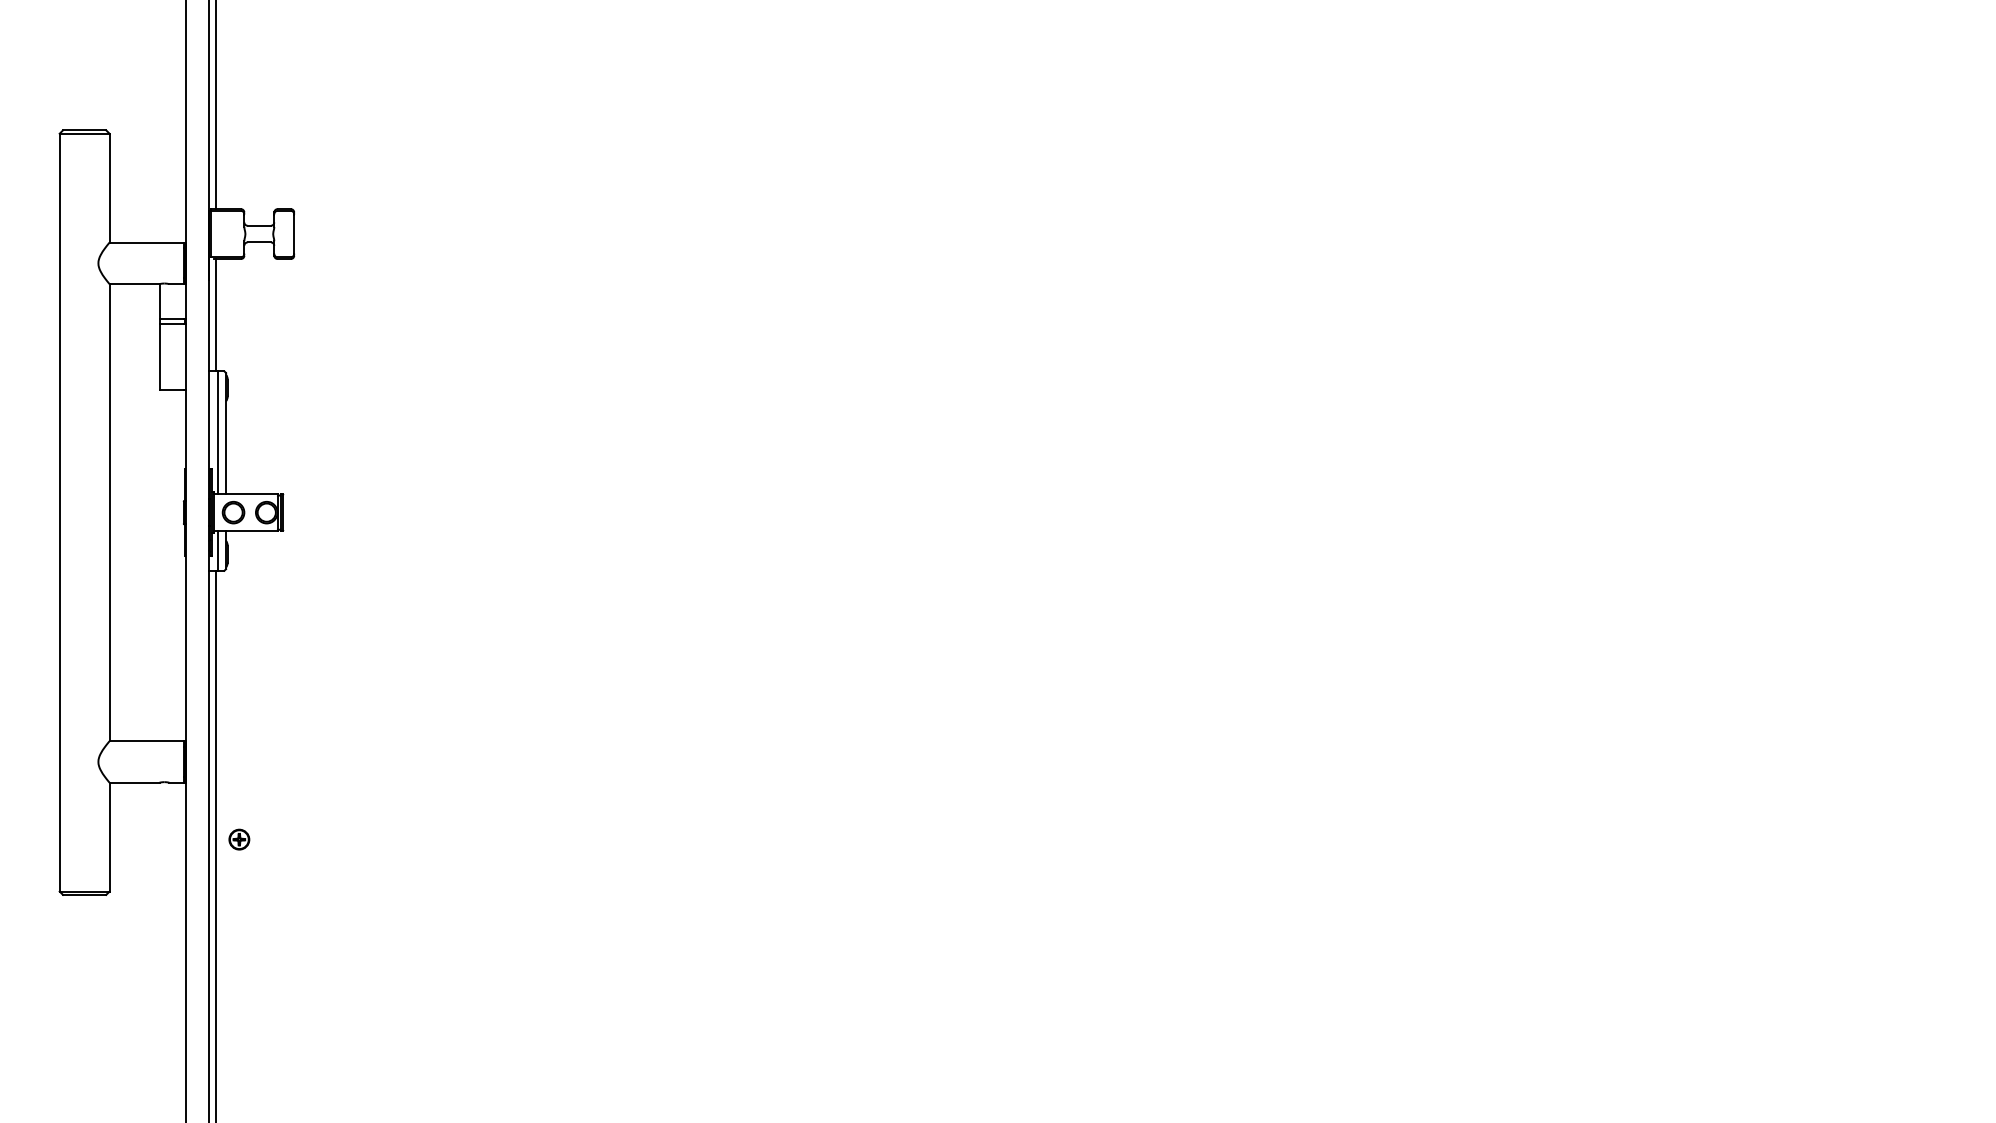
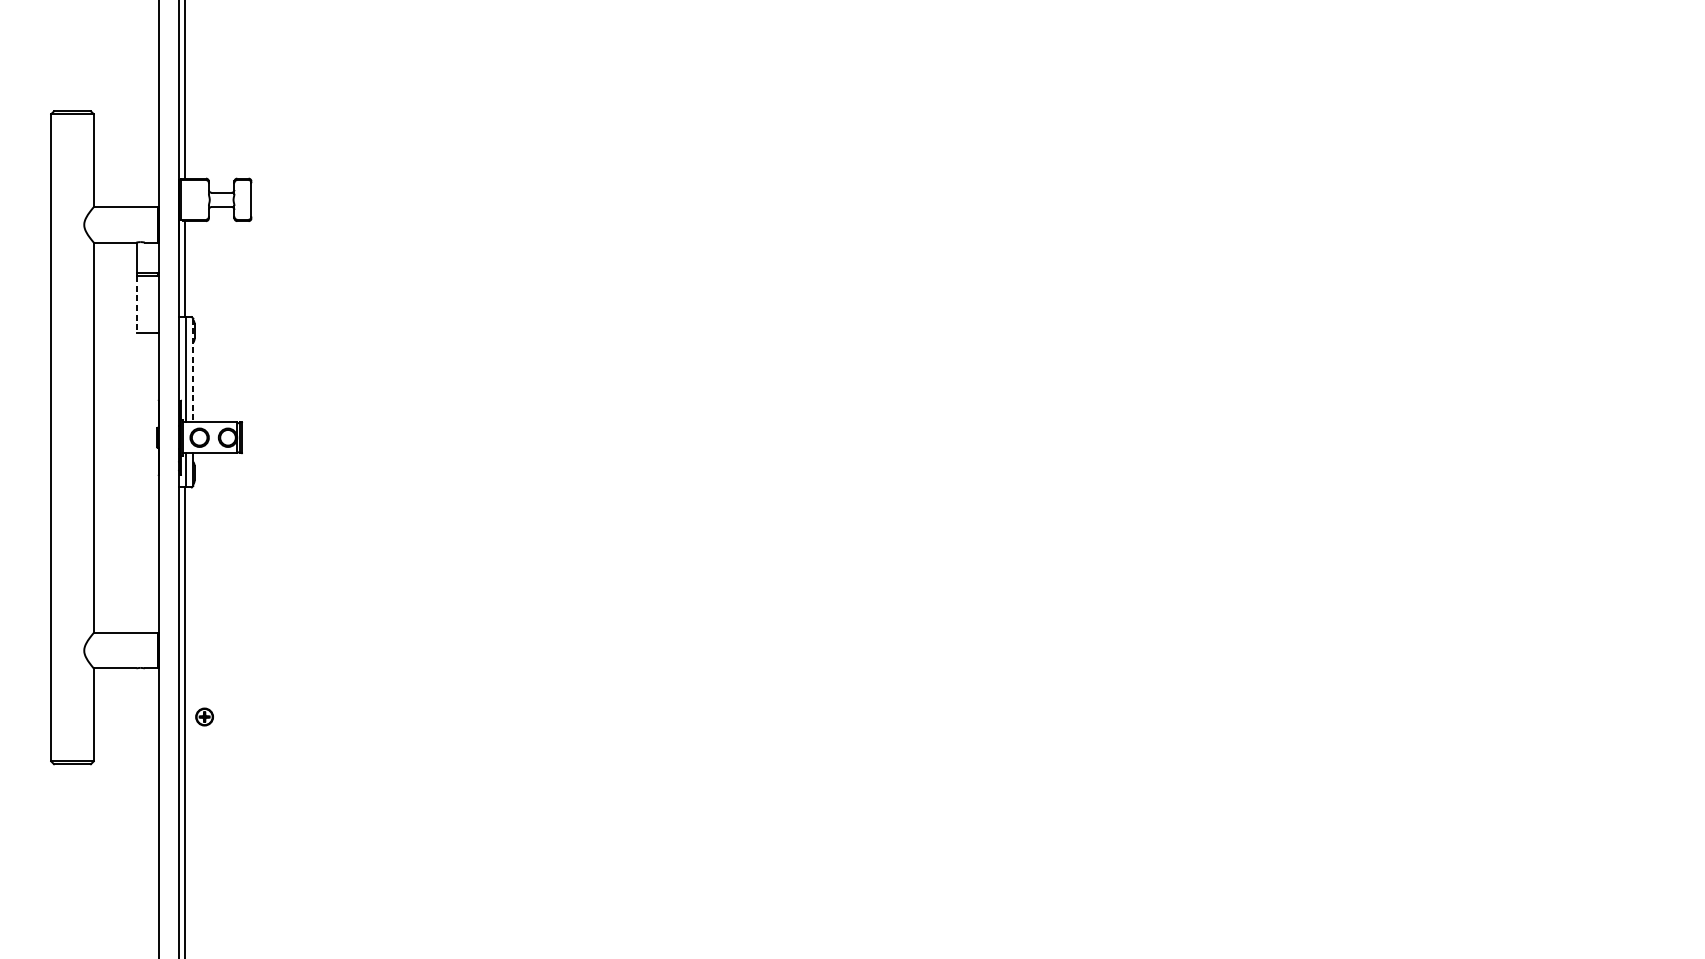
line: (160, 357) -> (137, 305), solid -> dashed
line: (226, 433) -> (193, 370), solid -> dashed

